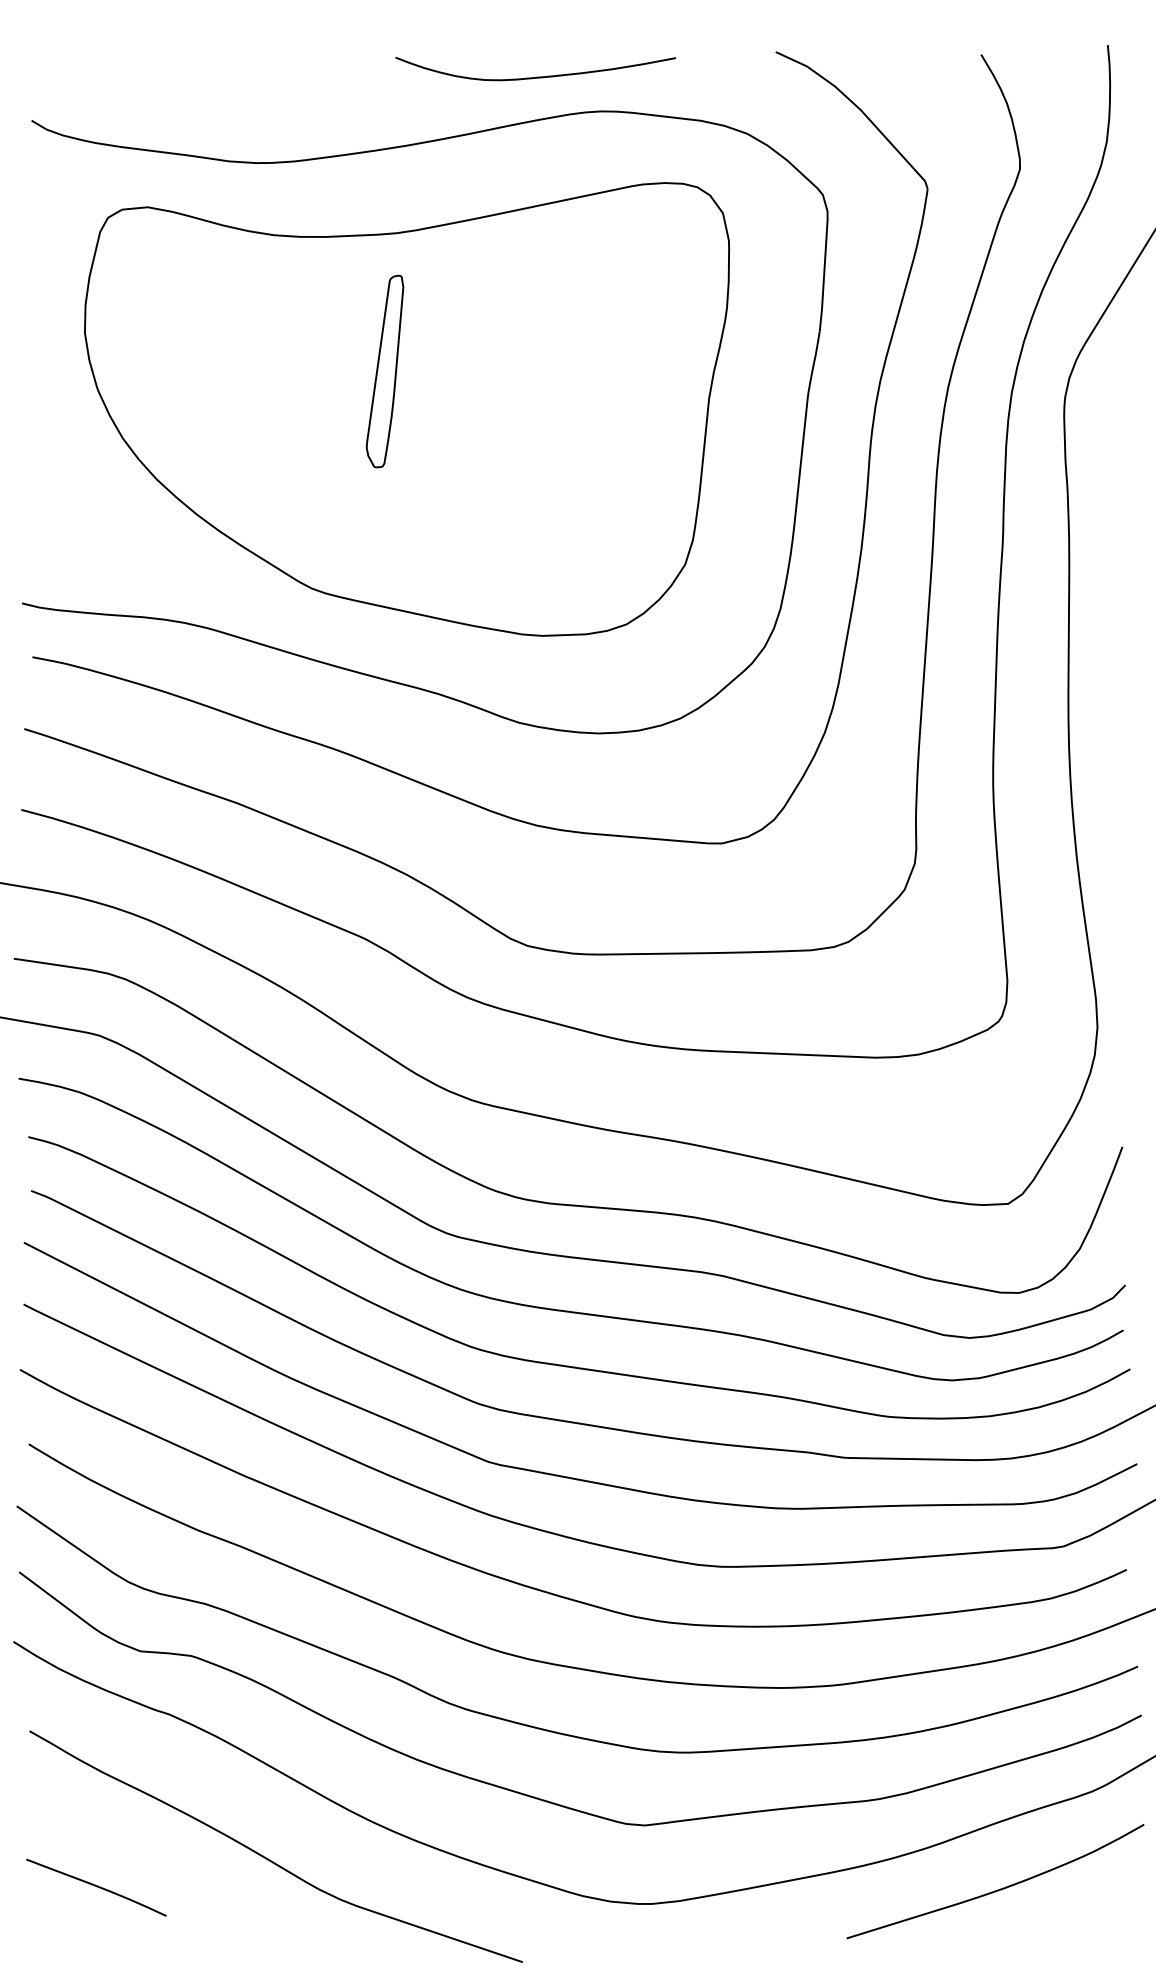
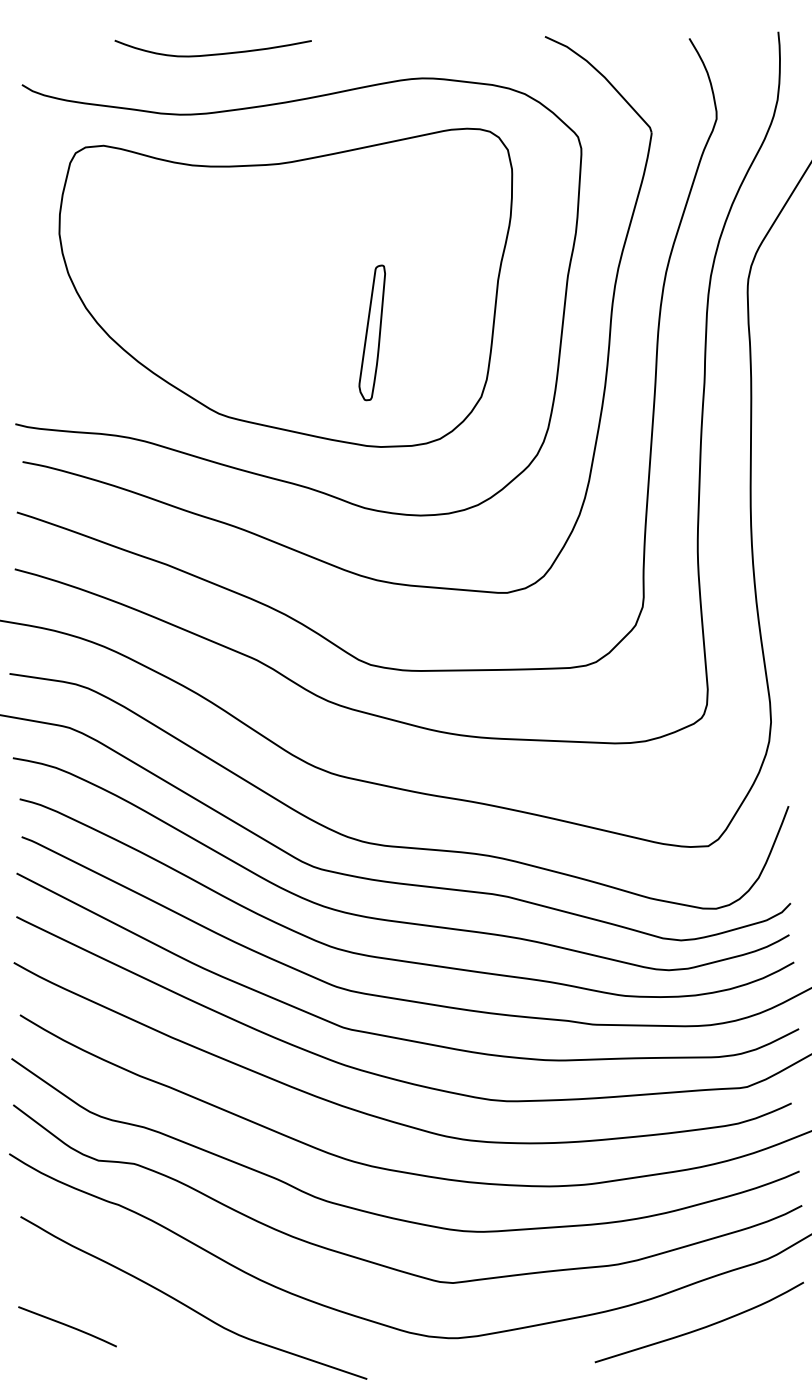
curve: (536, 76) -> (213, 53), moved
part: (384, 371) -> (371, 332), moved

